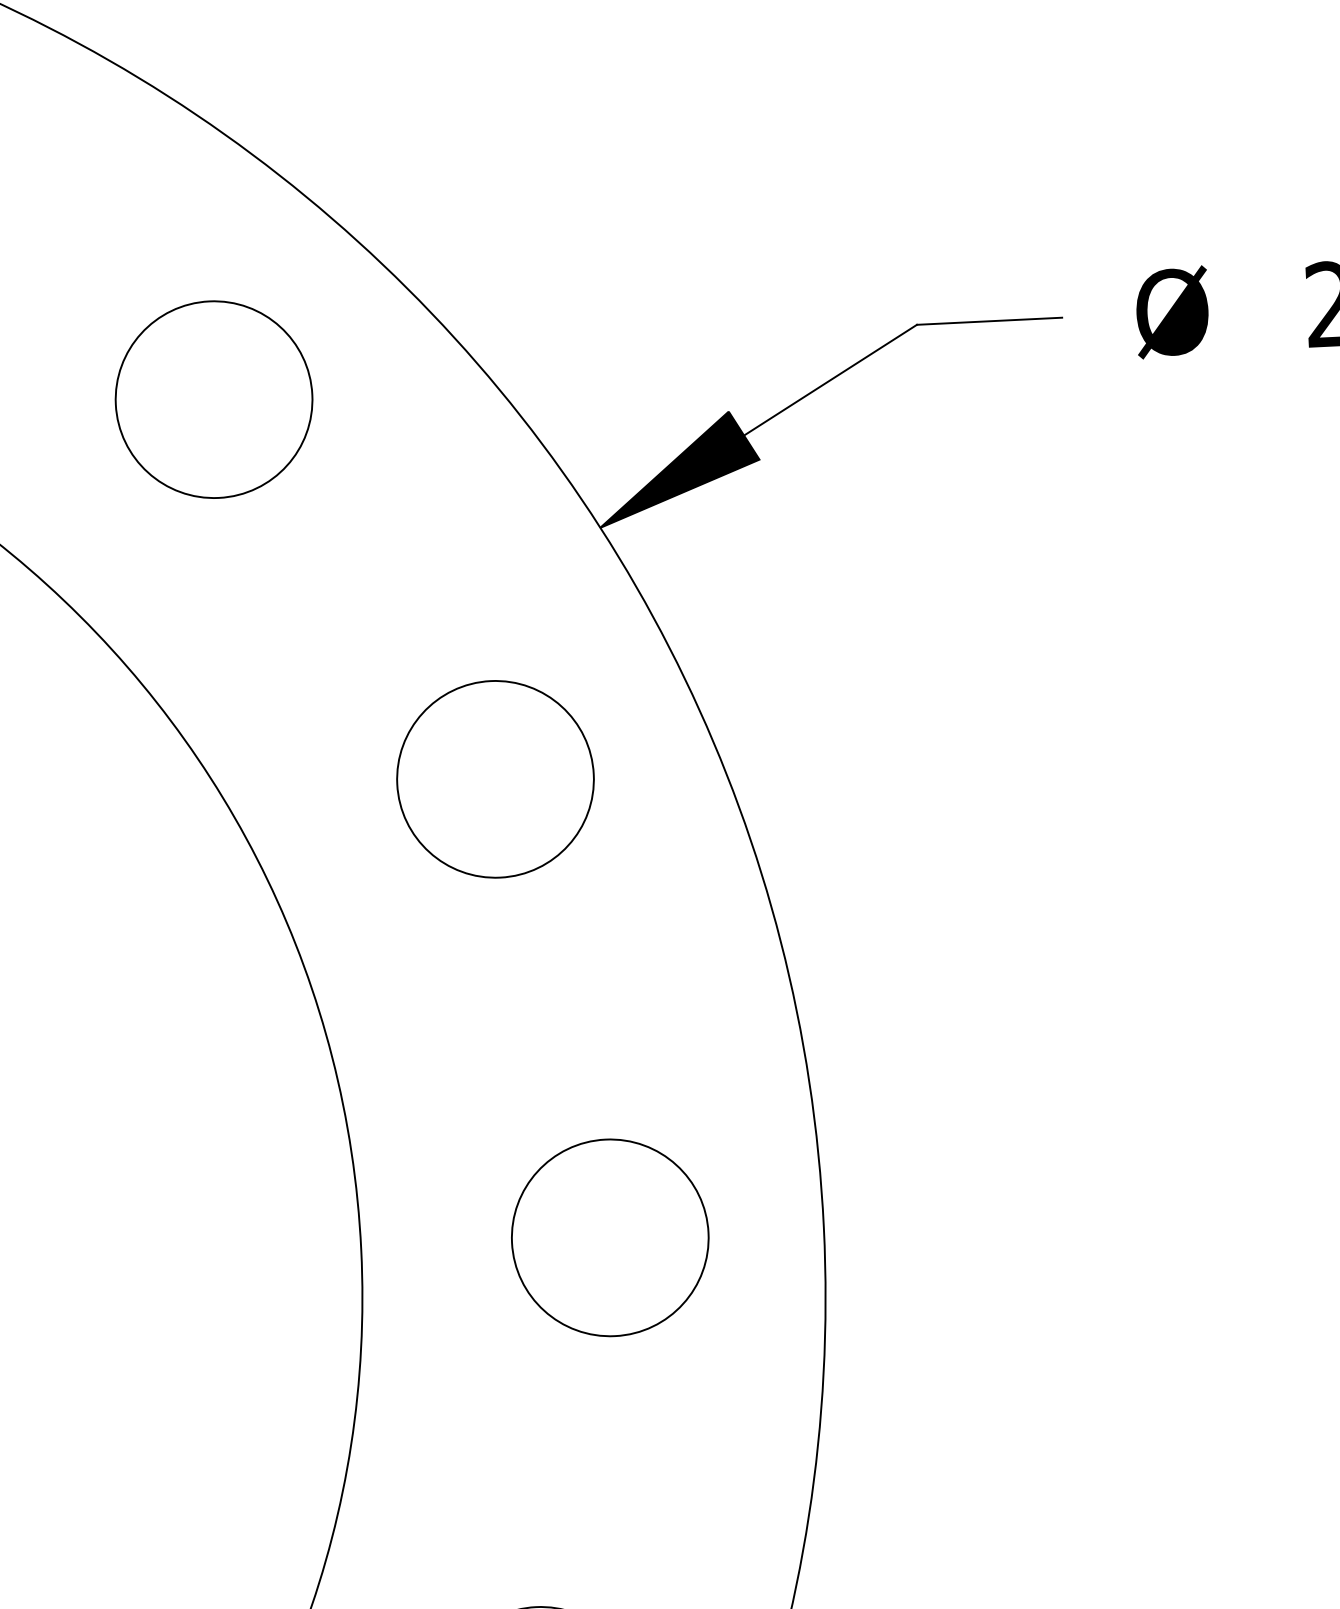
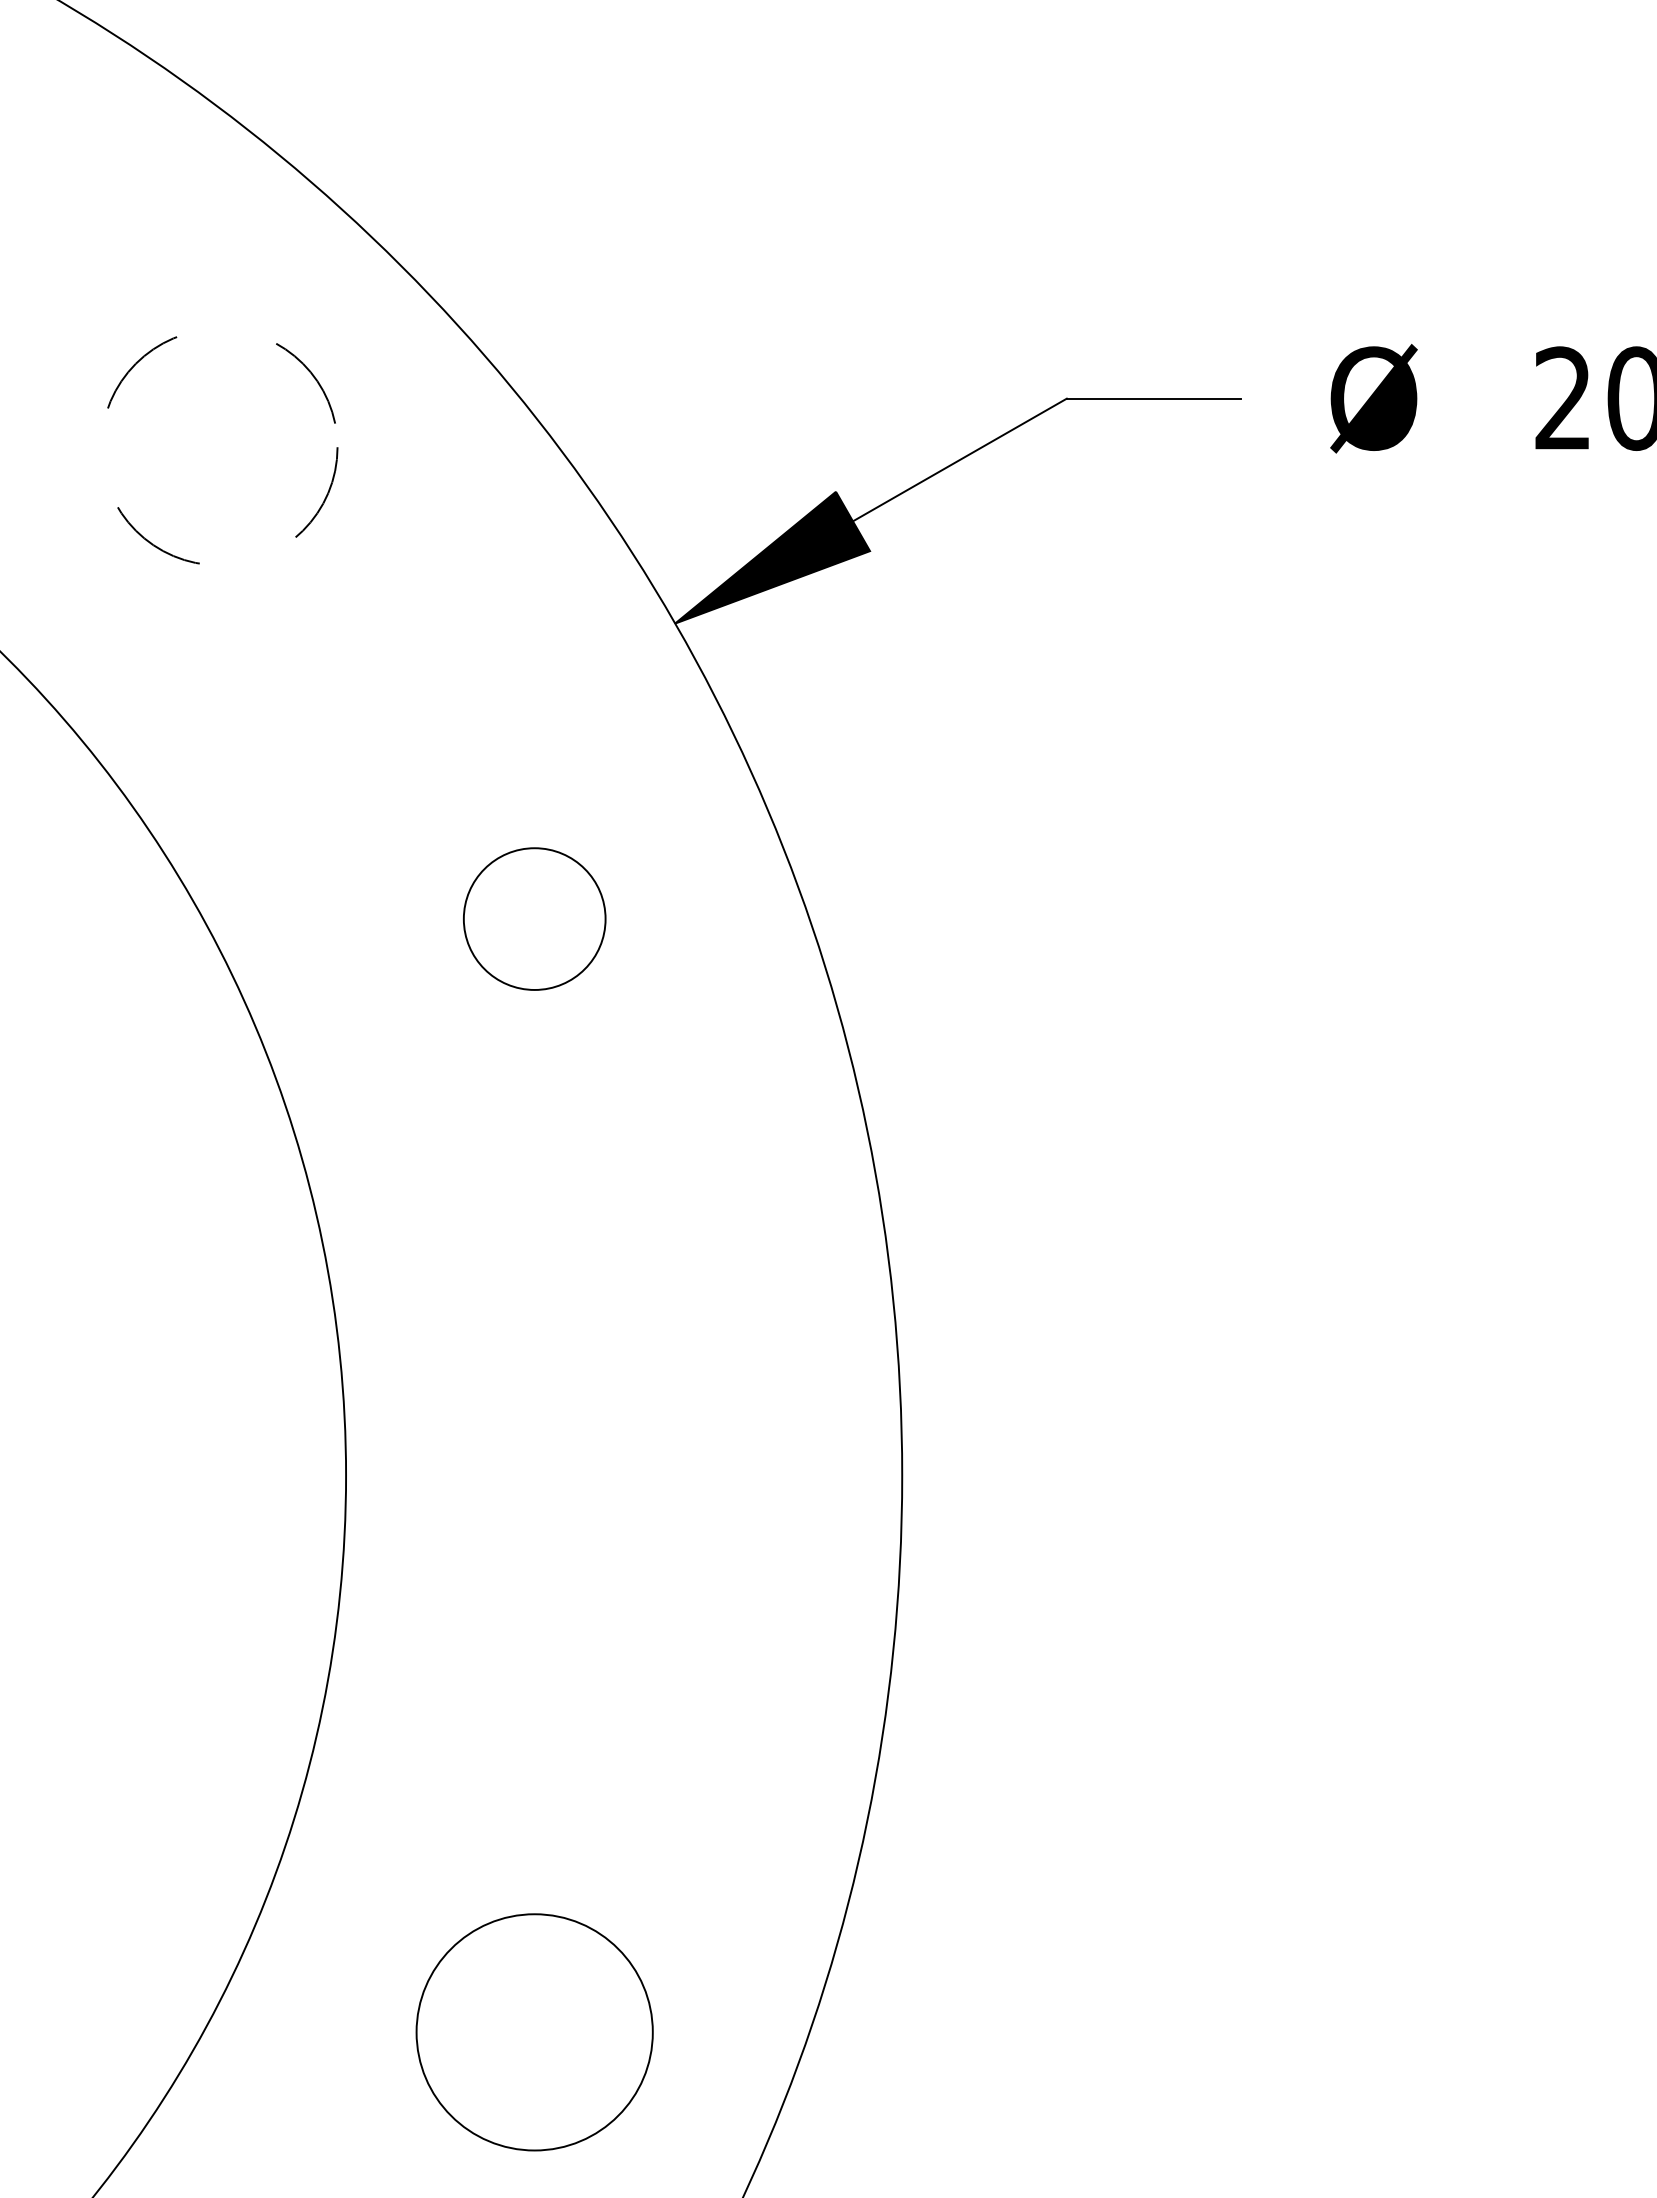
circle: (214, 399) -> (219, 447), solid -> dashed
circle: (495, 778) -> (534, 918), size x0.6
circle: (610, 1237) -> (645, 1475), removed

